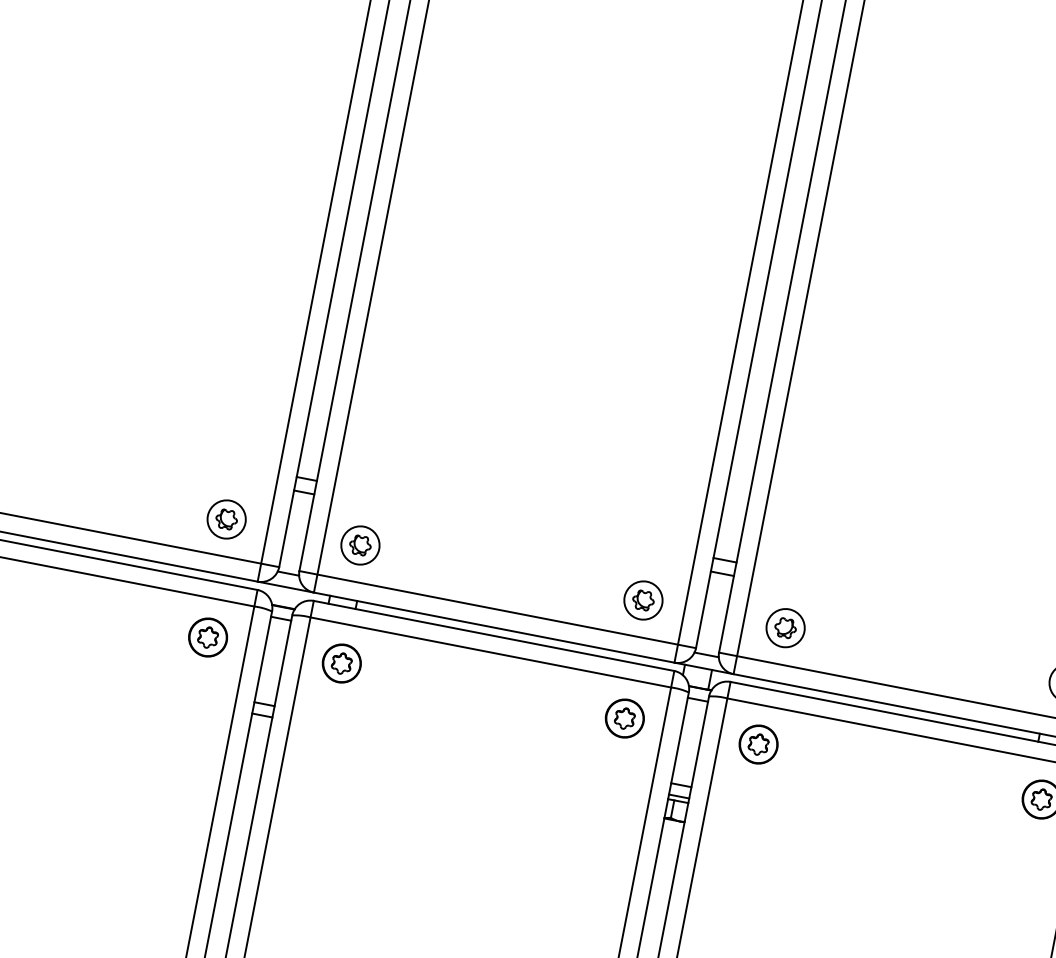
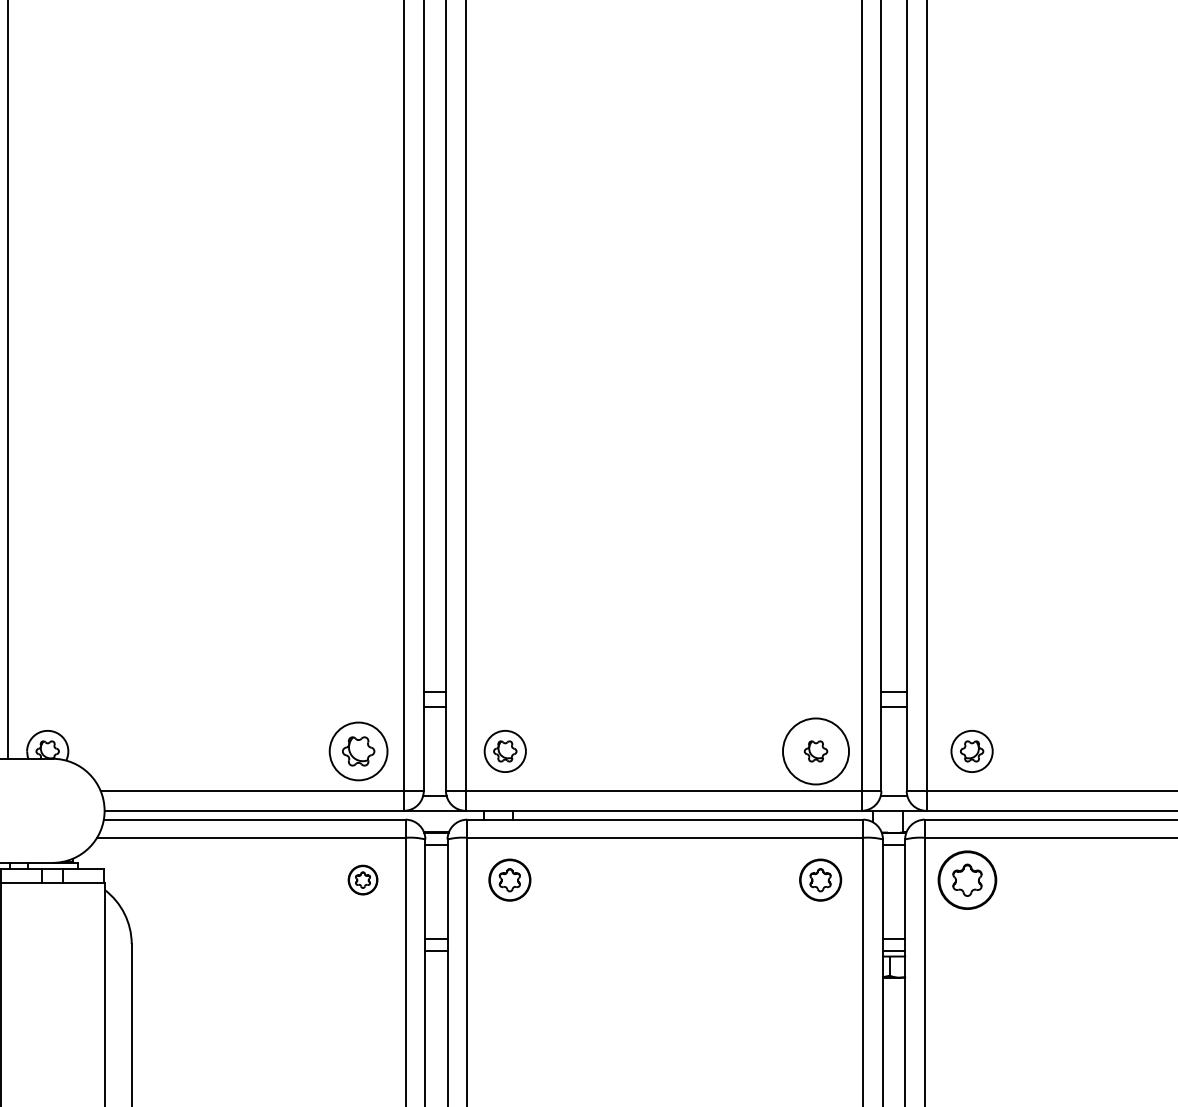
part: (225, 519) -> (357, 751), size x1.4
circle: (642, 600) -> (815, 751), size x1.6
part: (207, 636) -> (362, 879), size x0.7
part: (758, 743) -> (967, 879), size x1.4

